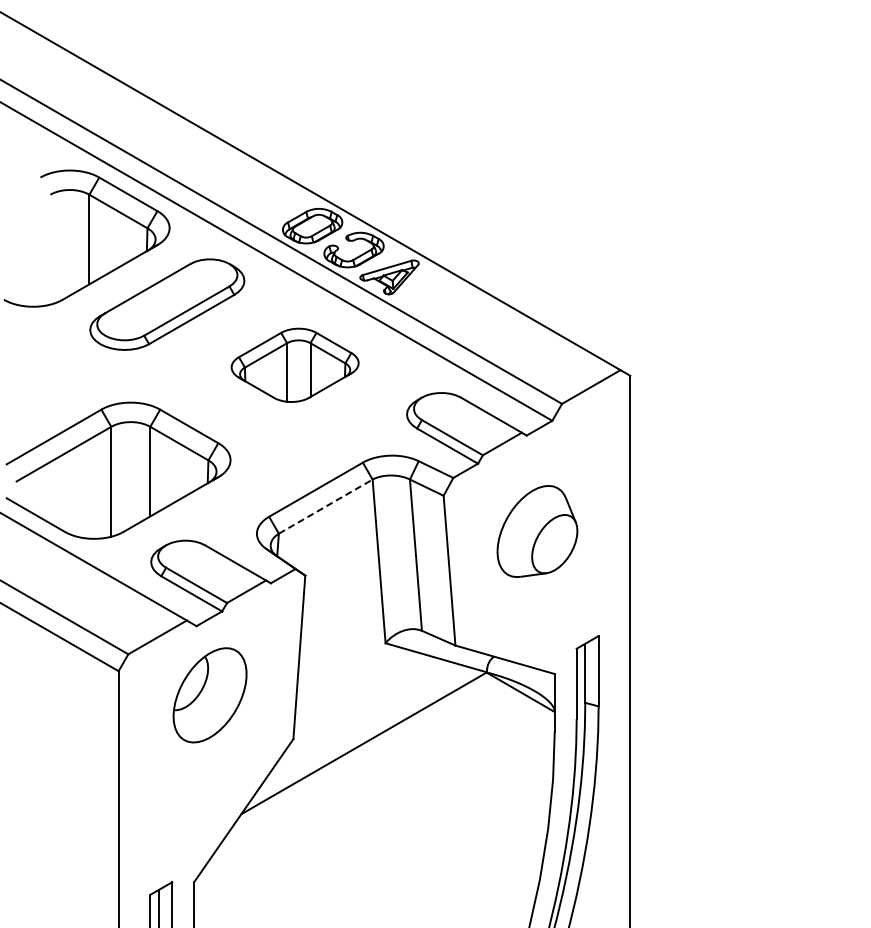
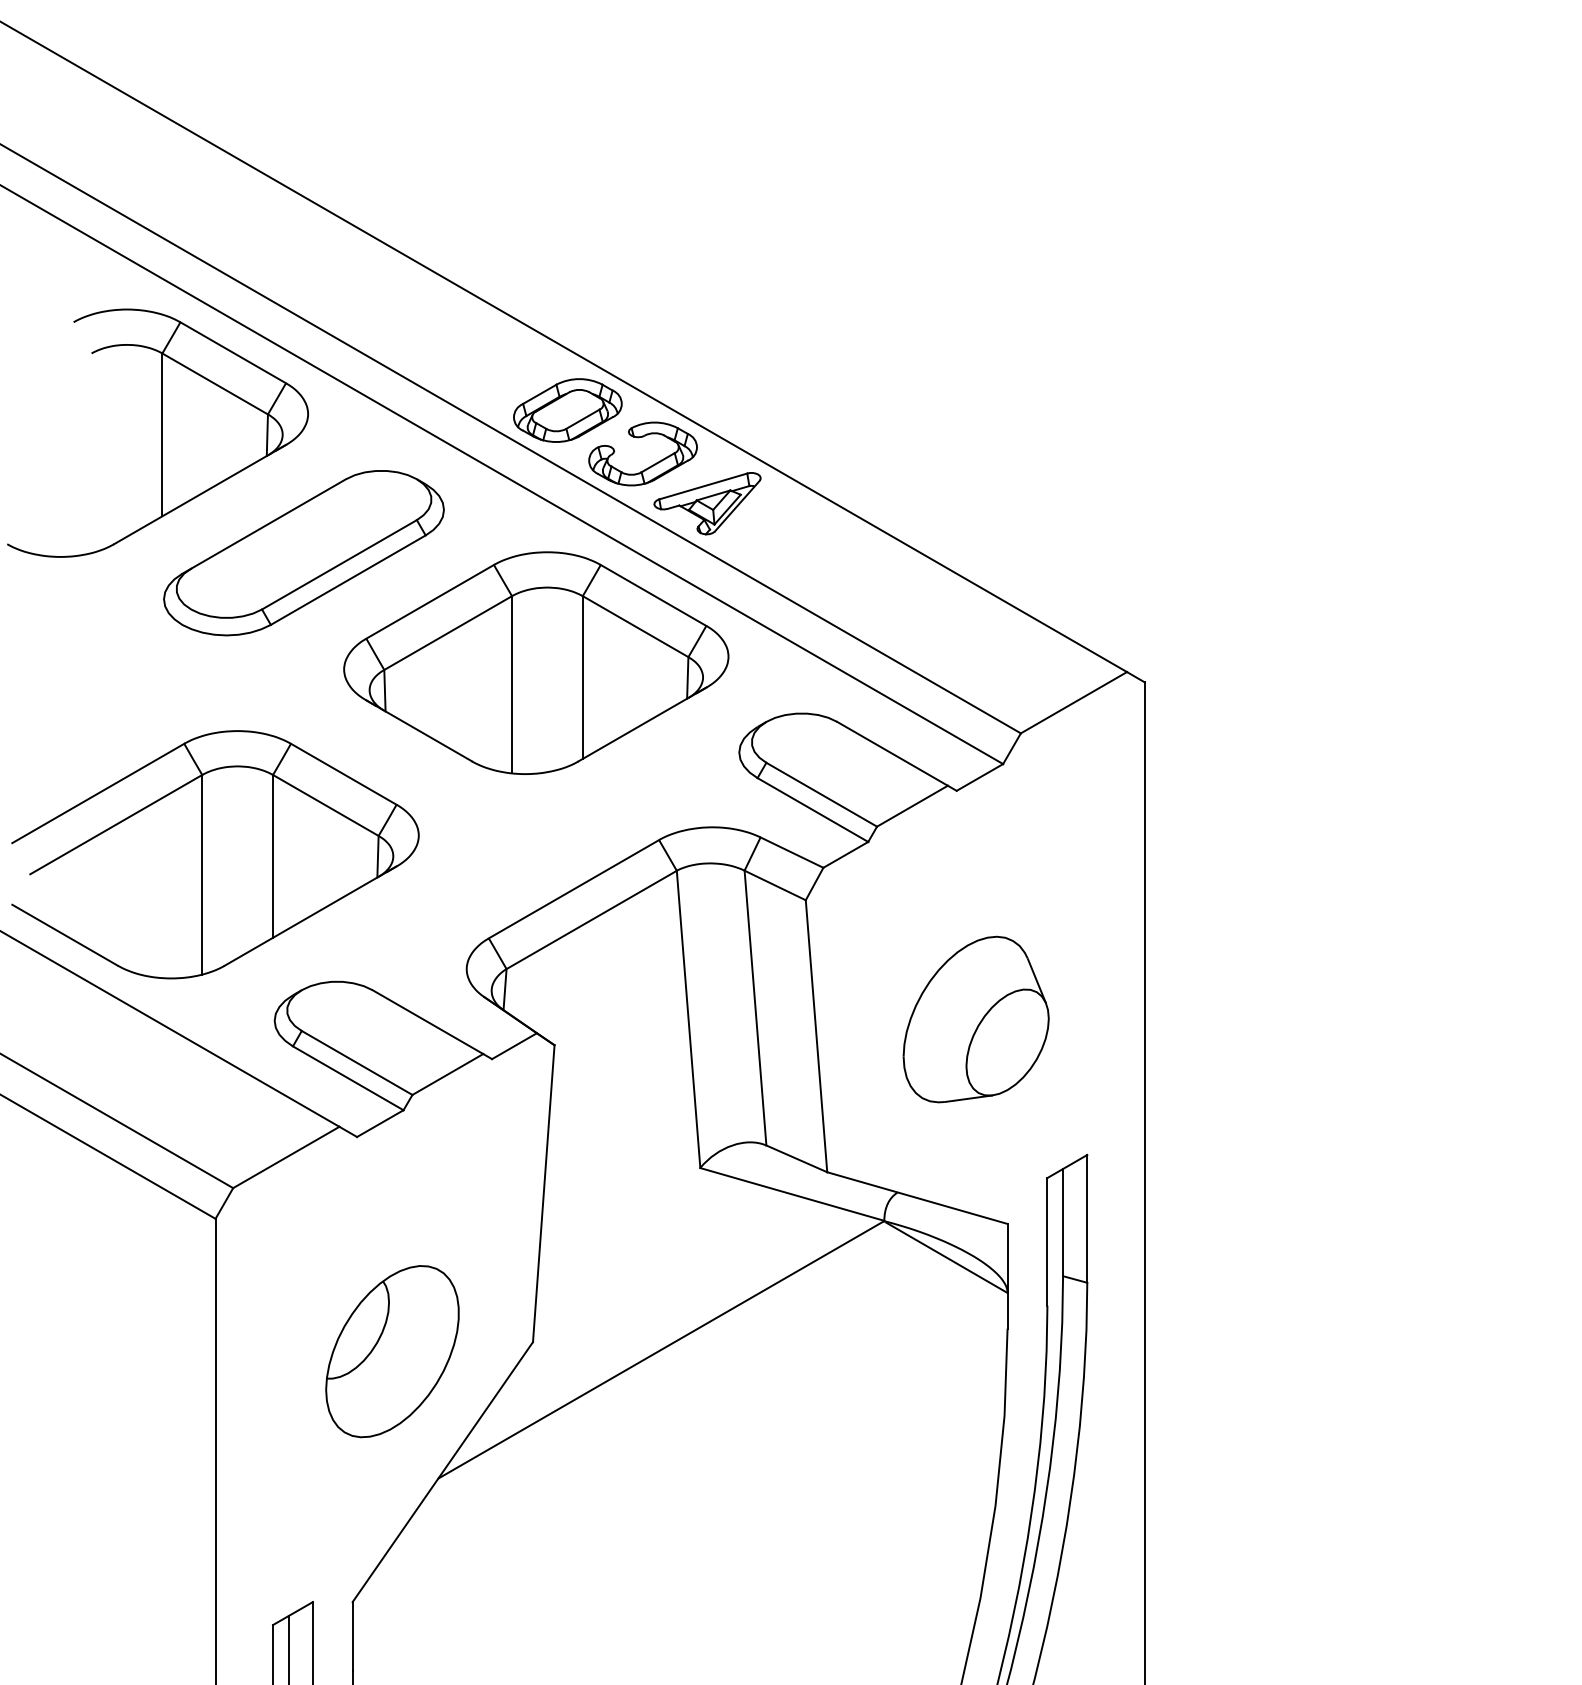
part: (294, 365) -> (534, 663), size x1.67
line: (326, 506) -> (593, 919), dashed -> solid
part: (537, 531) -> (976, 1019), moved
part: (209, 695) -> (391, 1351), moved

